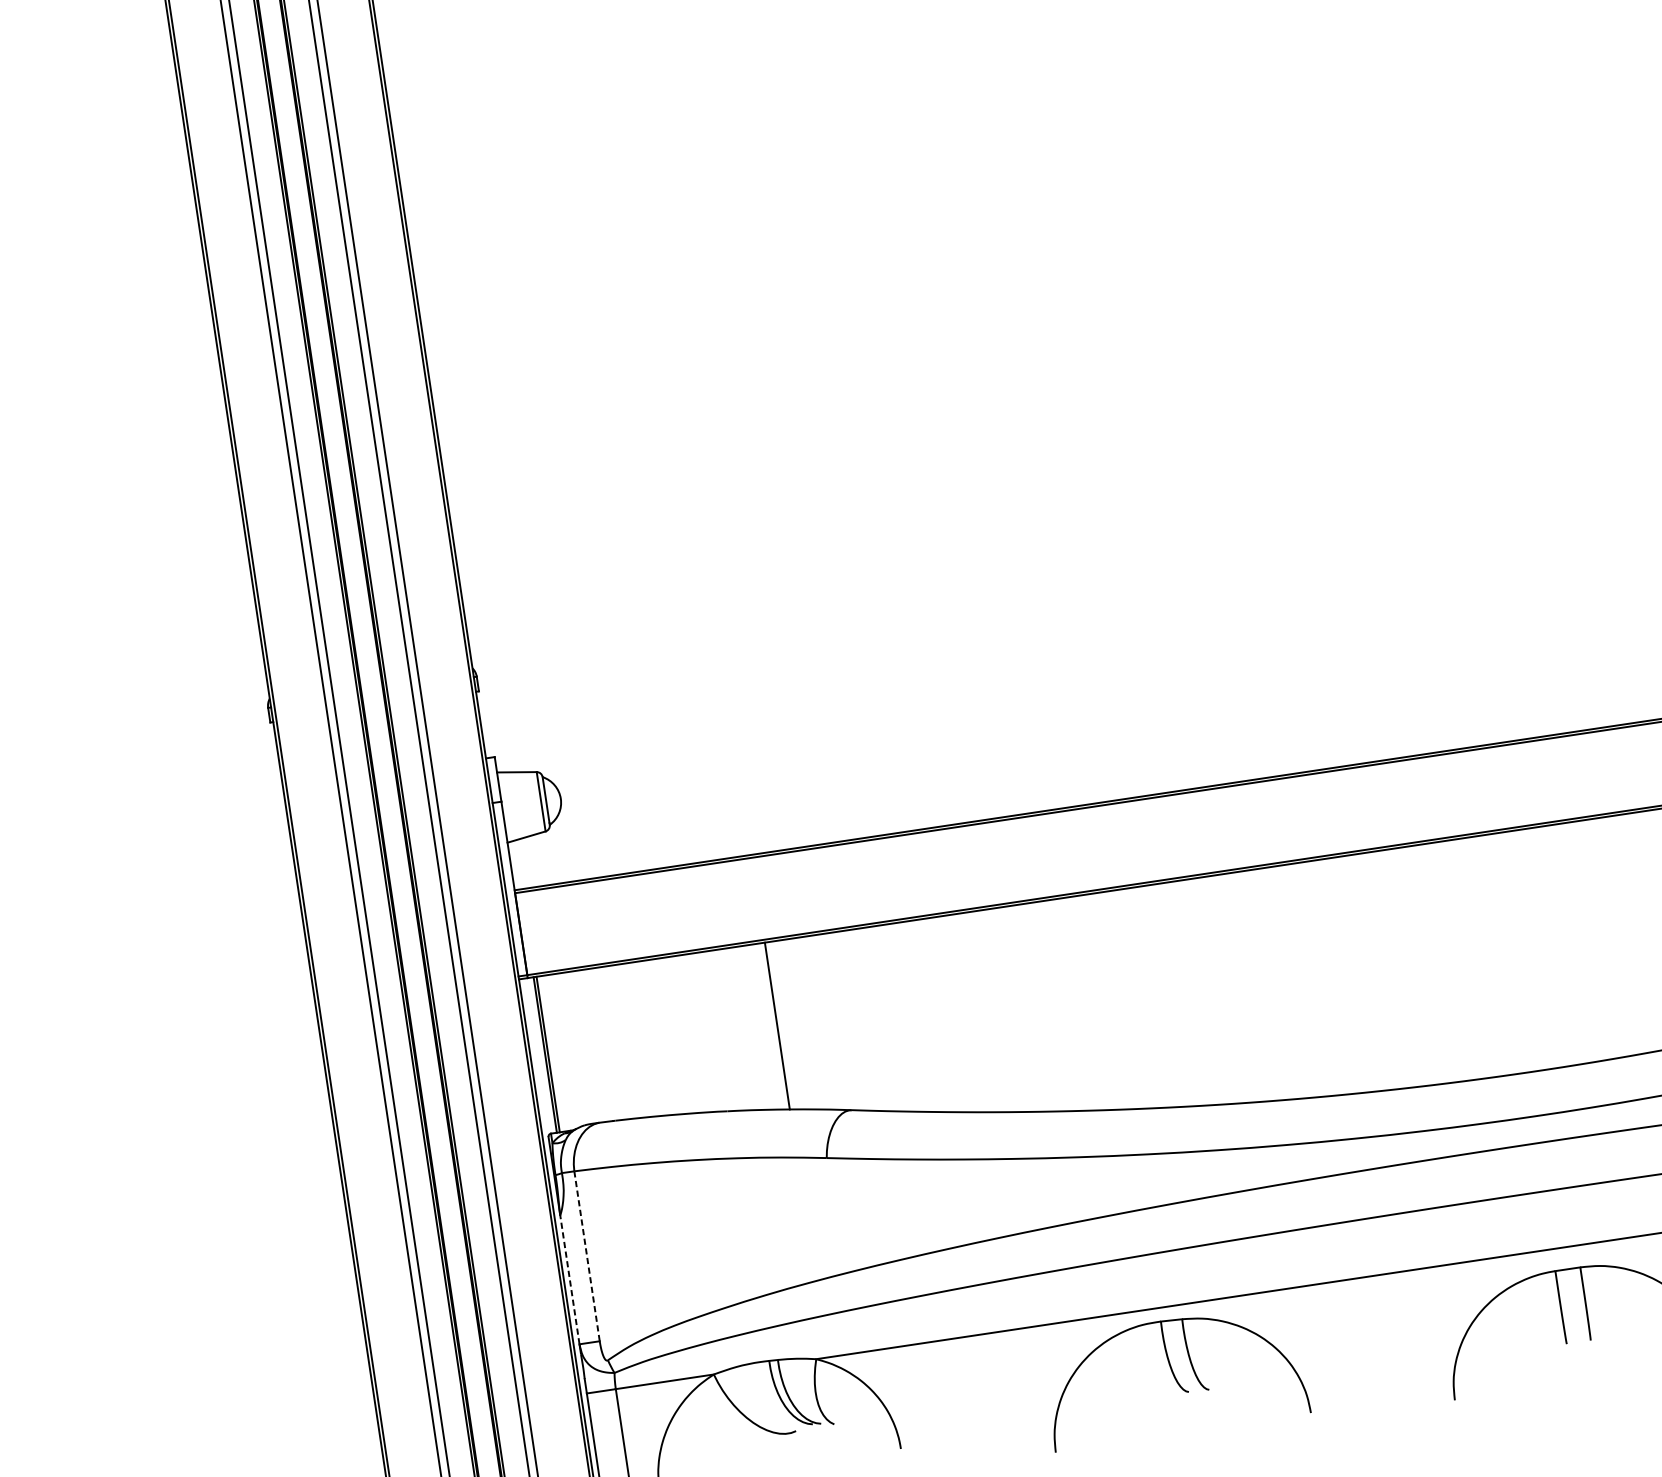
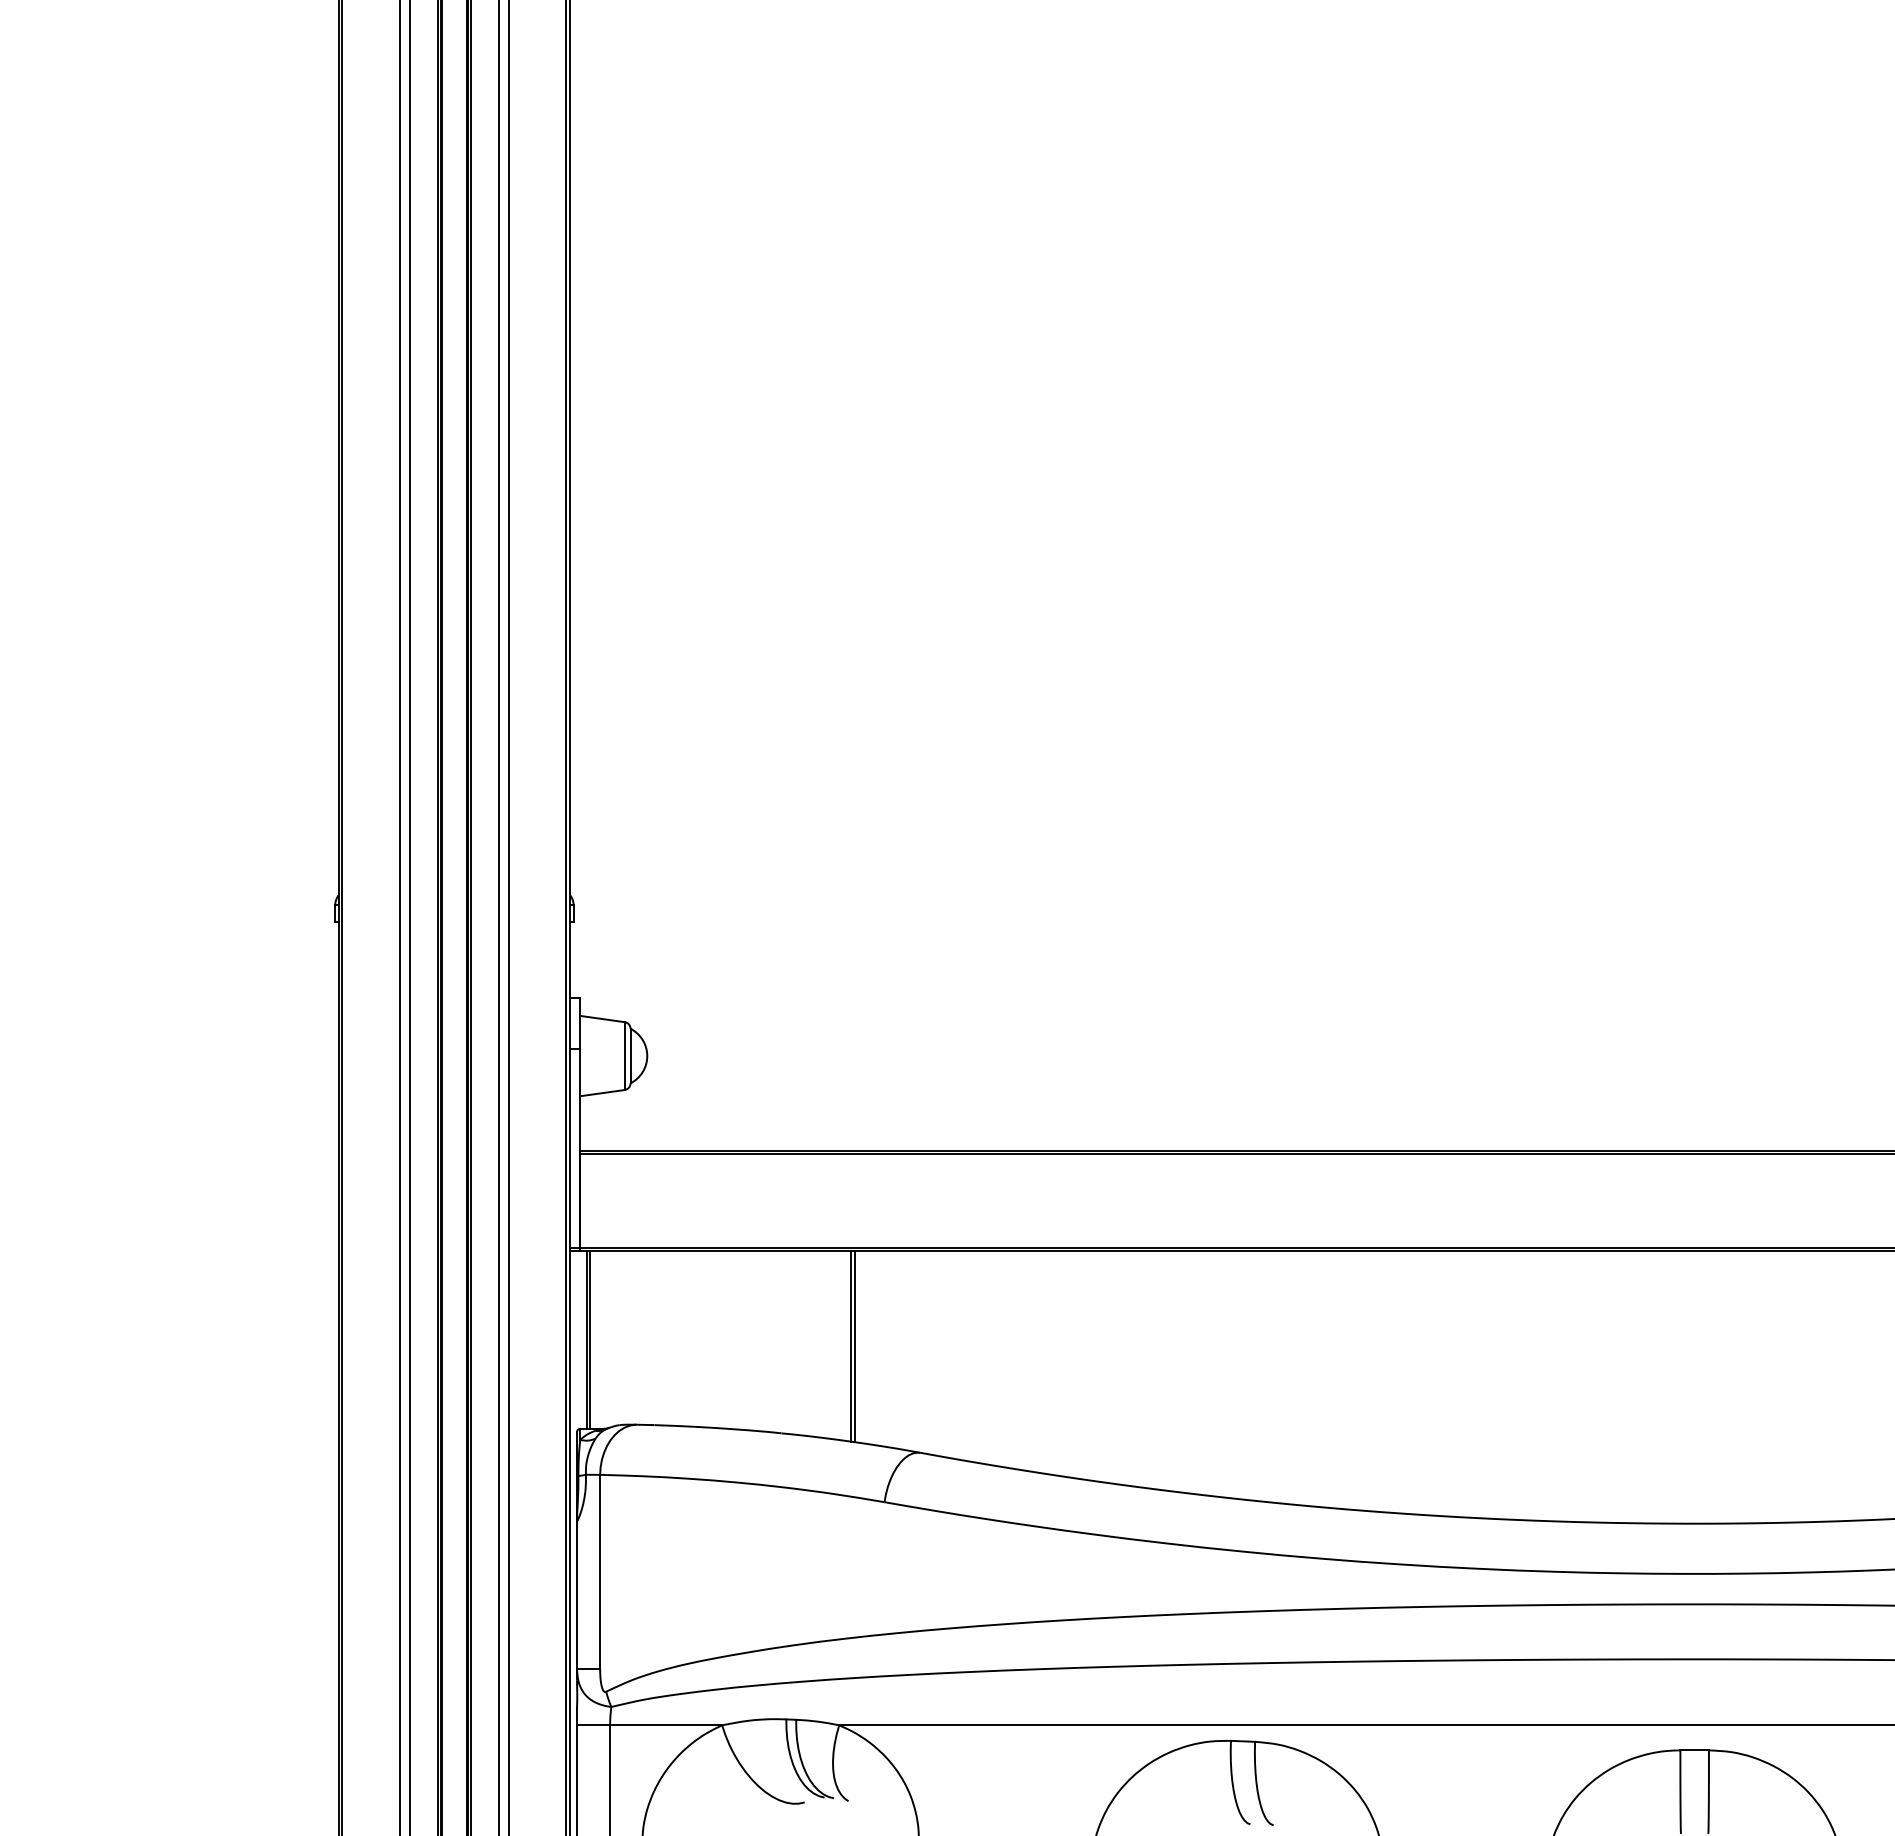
line: (780, 1025) -> (854, 1346), added
line: (587, 1256) -> (600, 1572), dashed -> solid
line: (570, 1279) -> (577, 1595), dashed -> solid

